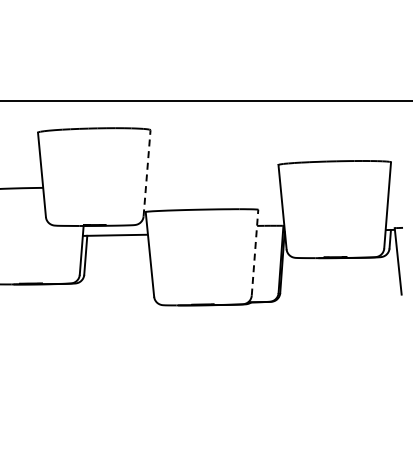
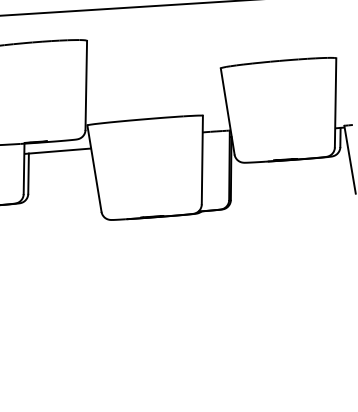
line: (147, 172) -> (86, 84), dashed -> solid
line: (255, 252) -> (202, 159), dashed -> solid

